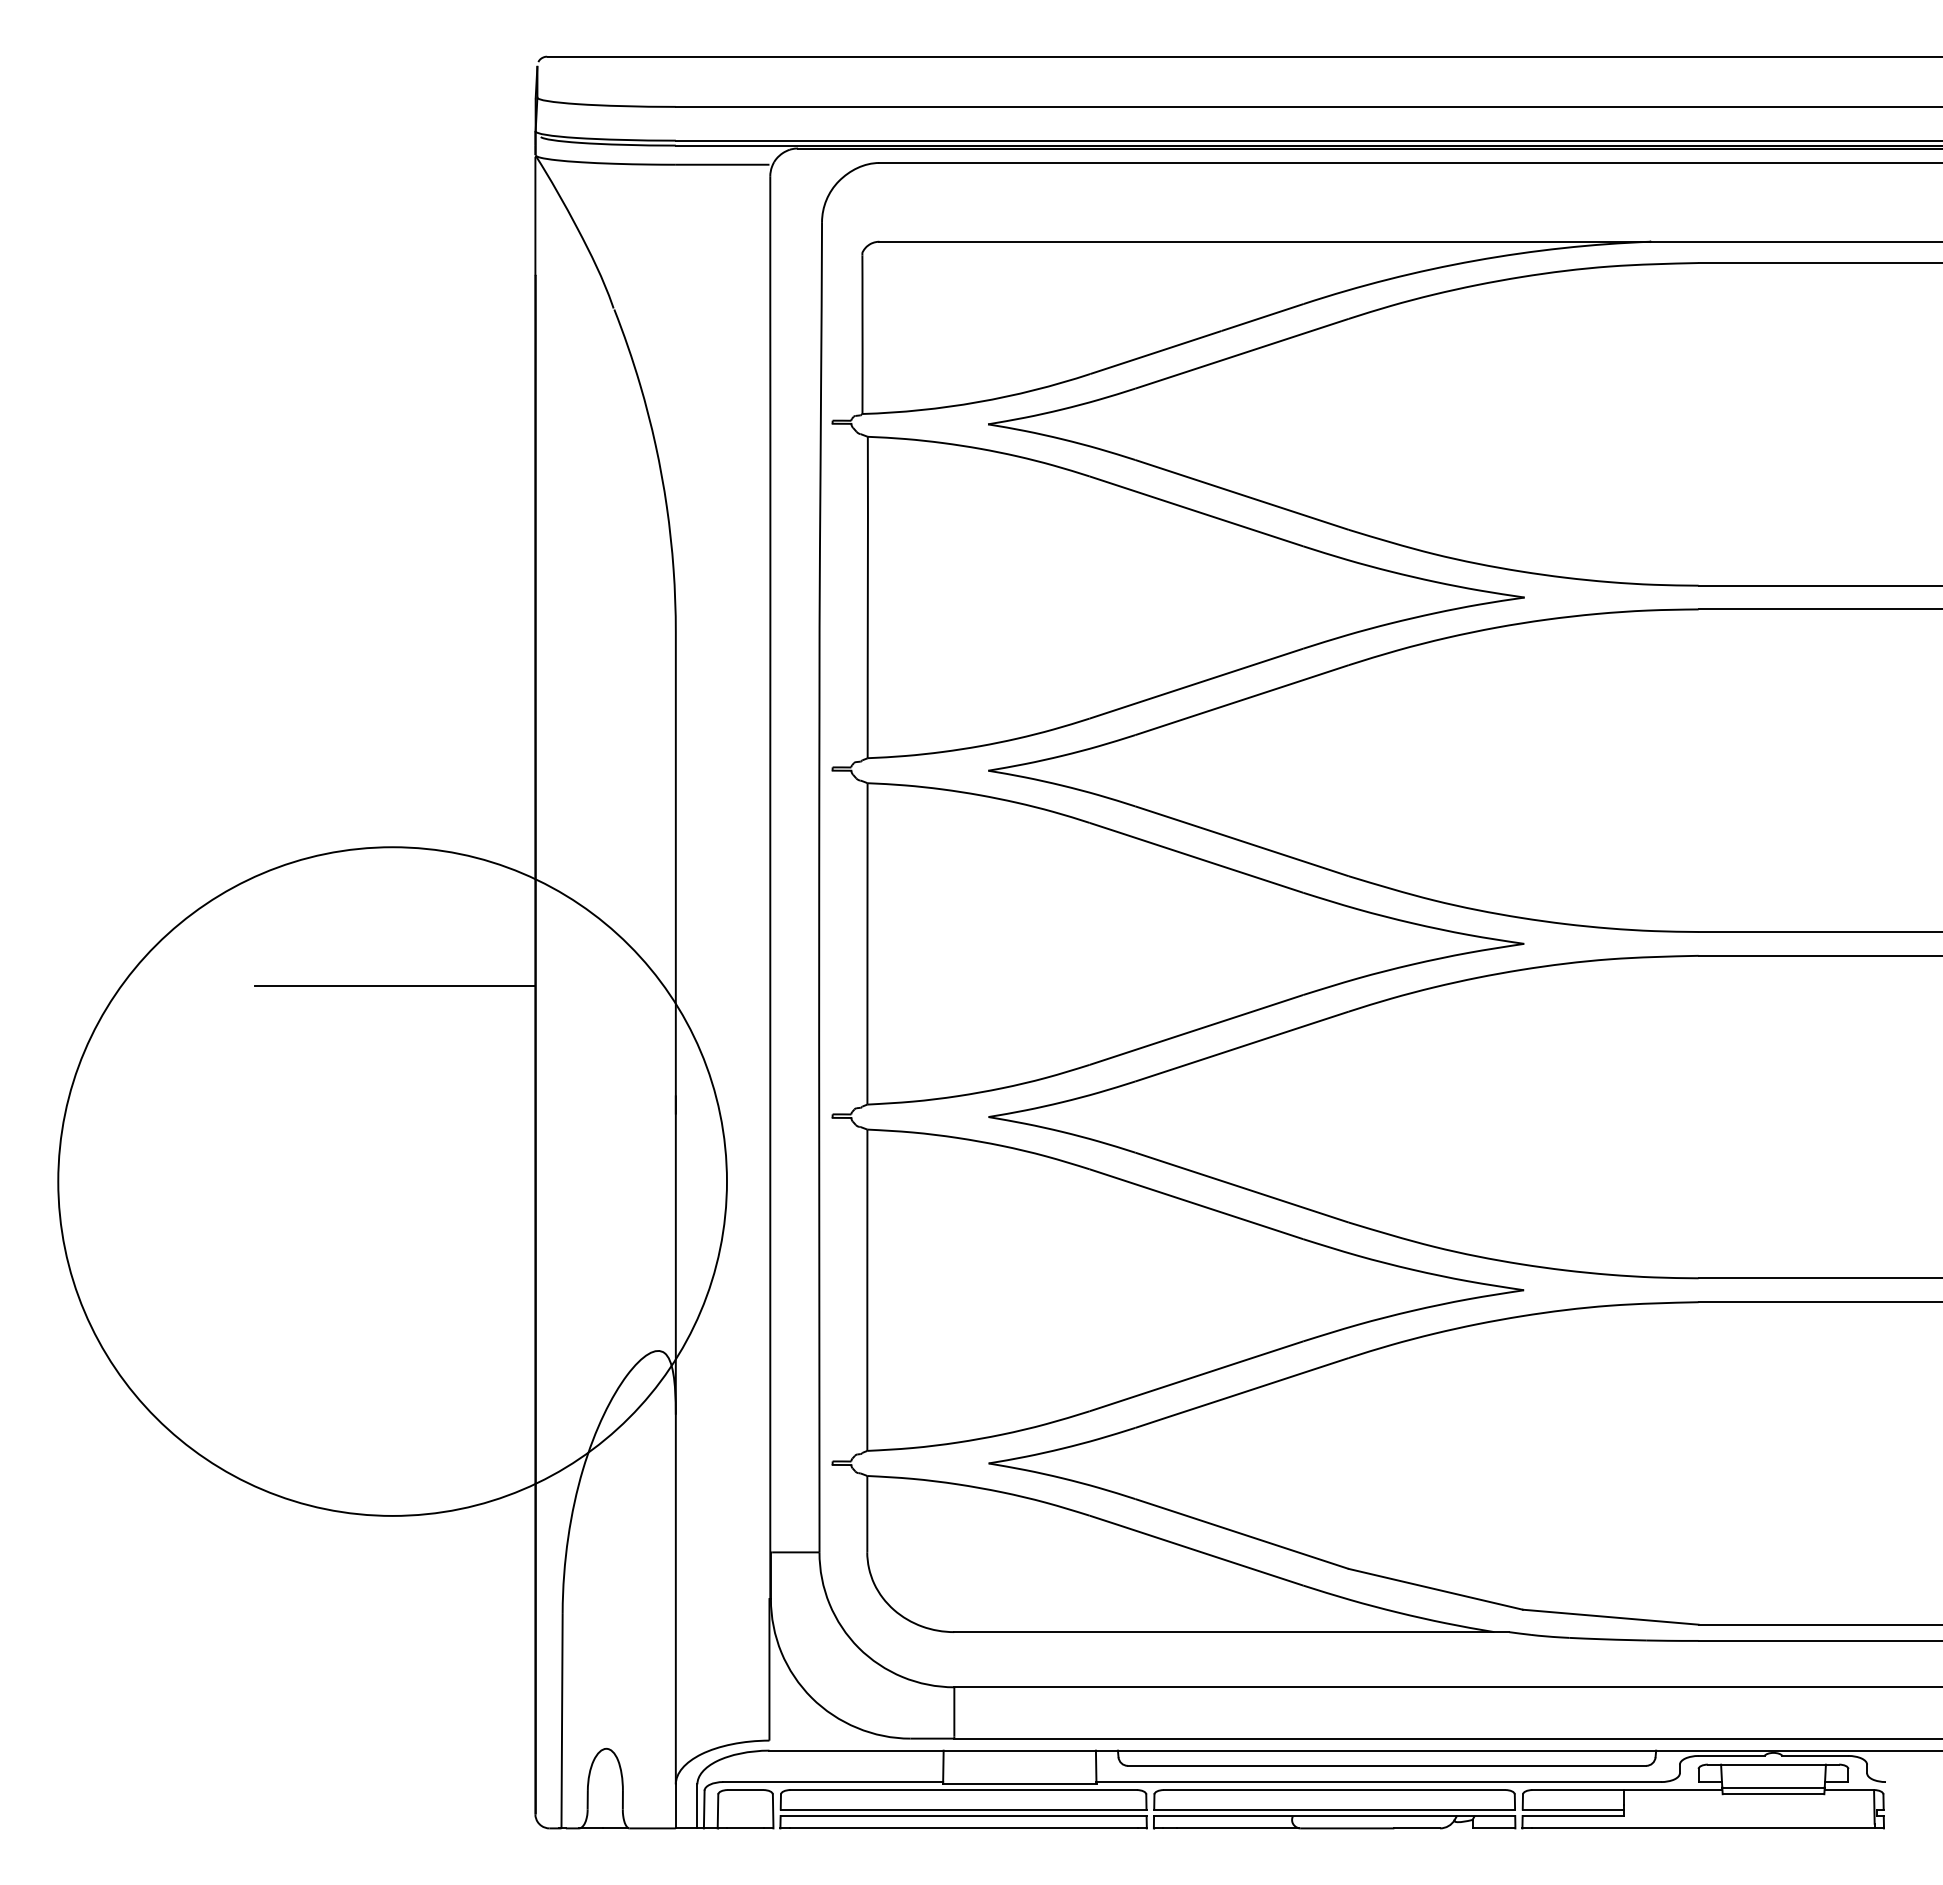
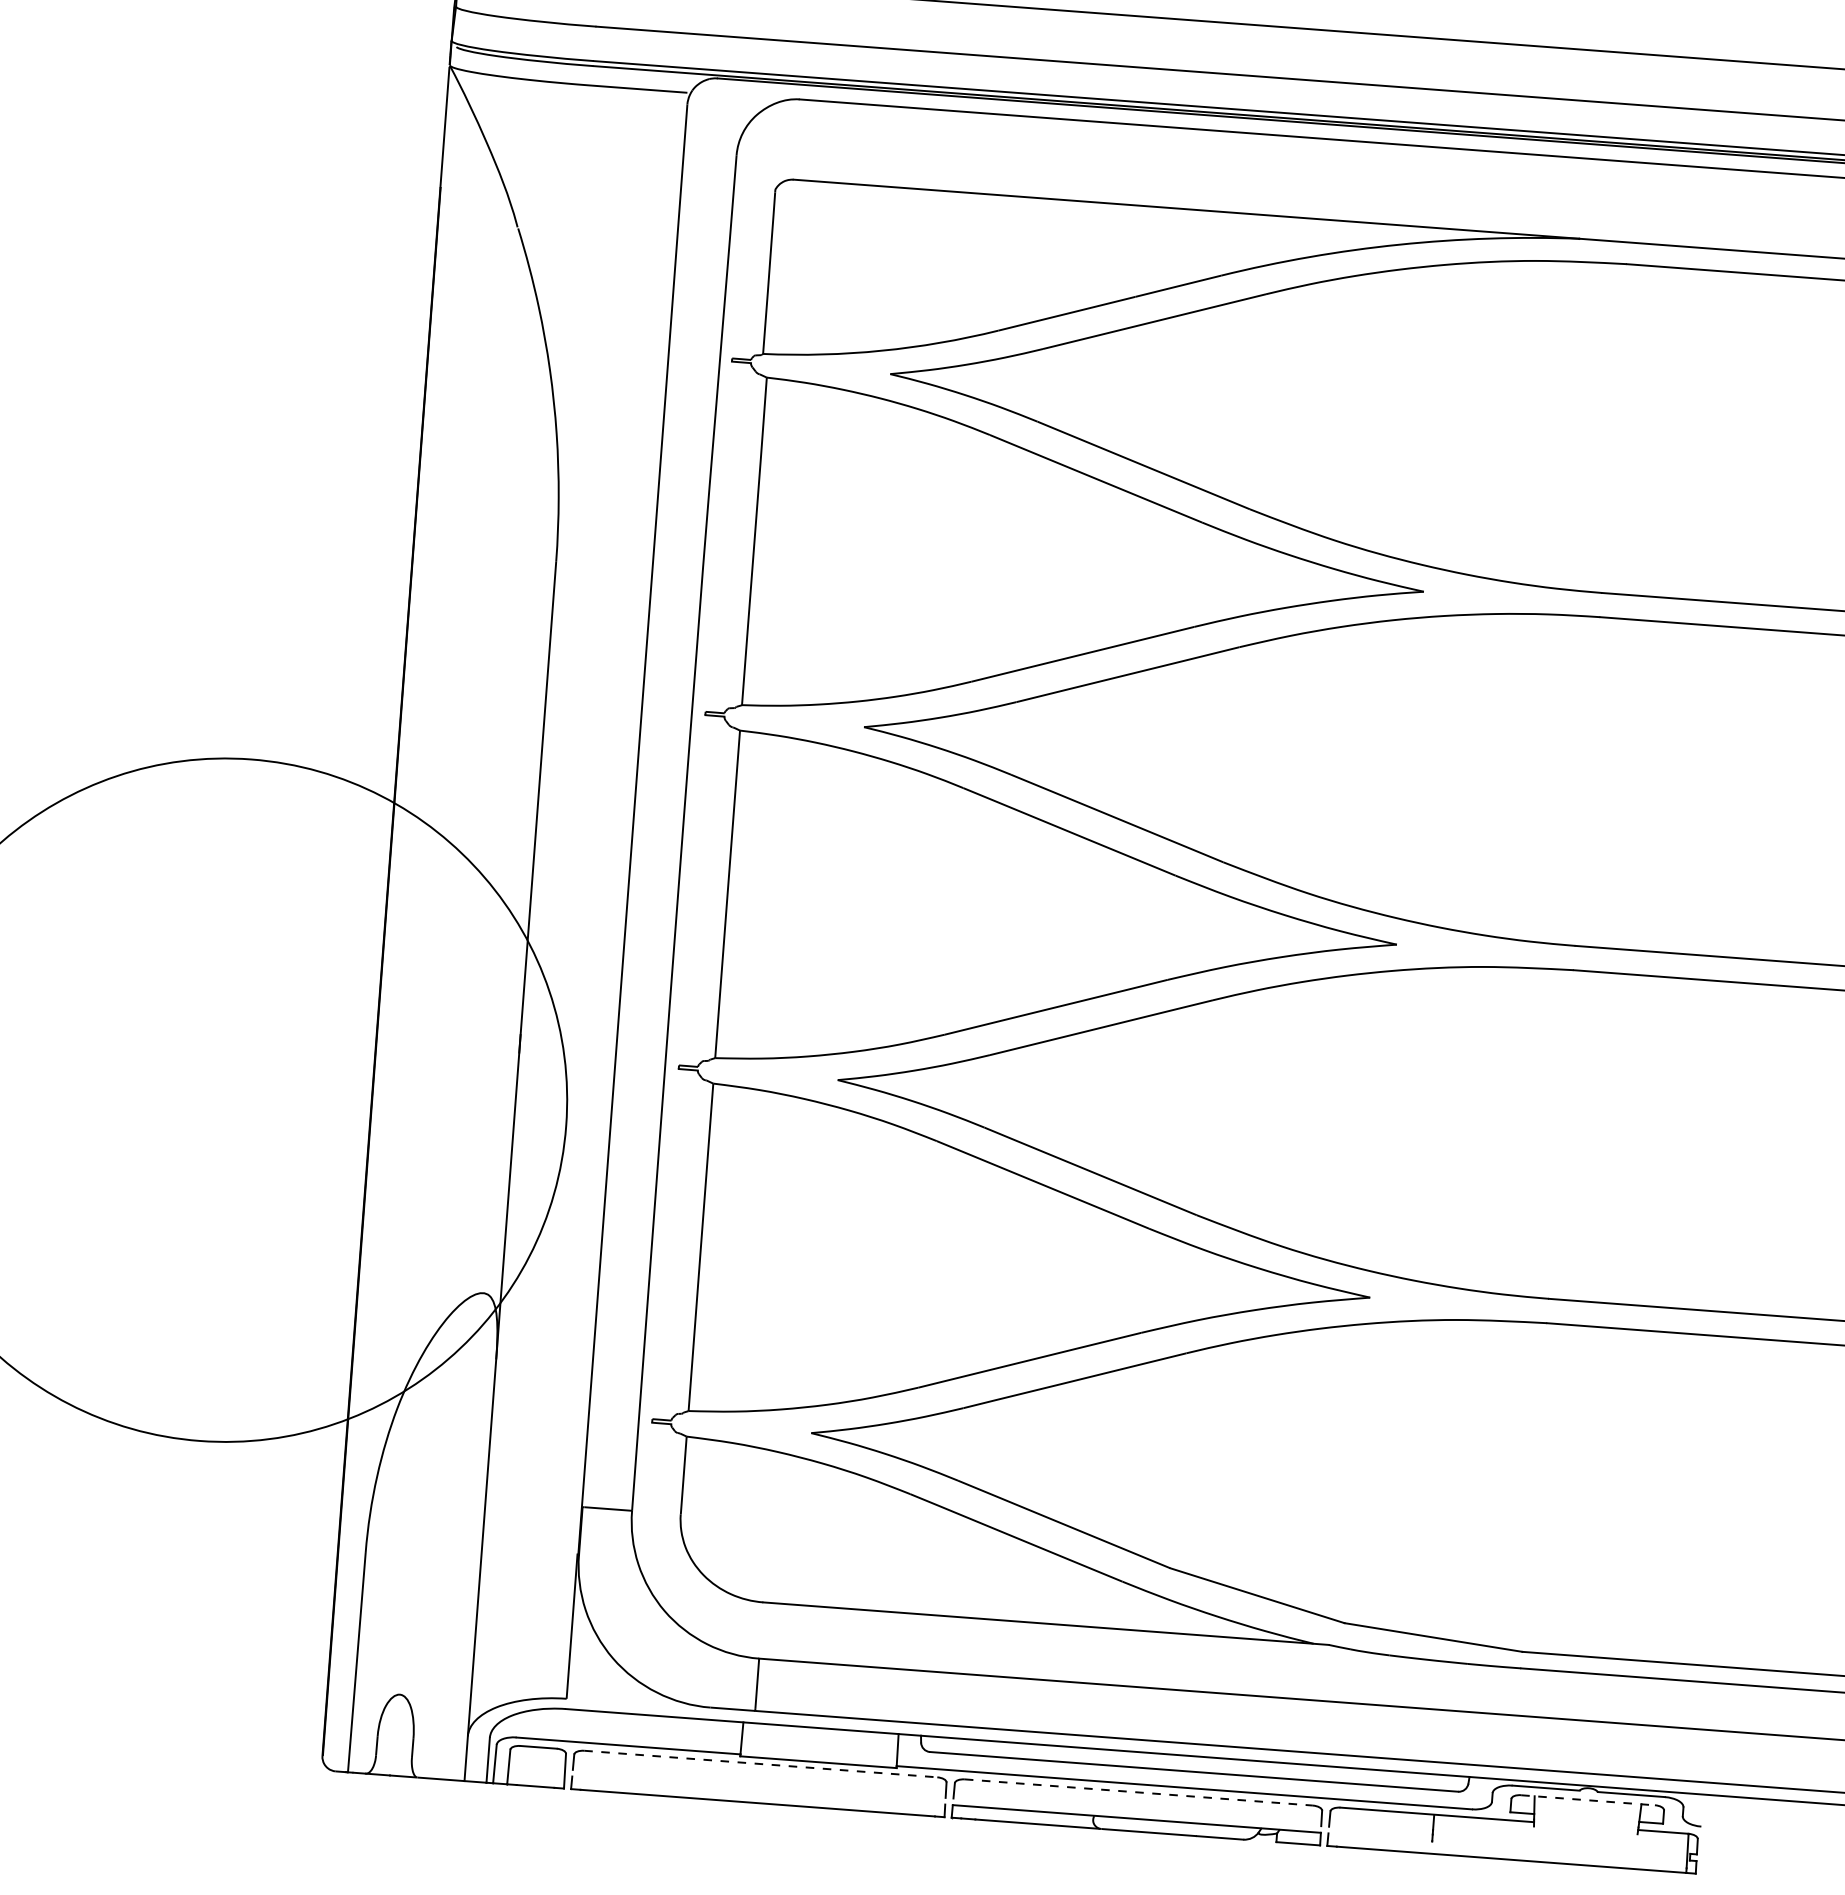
line: (394, 985) -> (242, 900), removed
line: (1773, 1764) -> (1588, 1800), solid -> dashed
line: (1773, 1787) -> (1586, 1823), removed
line: (964, 1790) -> (761, 1764), solid -> dashed
line: (1334, 1790) -> (1138, 1792), solid -> dashed
line: (1773, 1794) -> (1585, 1830), removed
line: (963, 1809) -> (759, 1783), removed
line: (1334, 1809) -> (1137, 1812), removed
line: (1573, 1809) -> (1380, 1830), removed
line: (963, 1816) -> (758, 1791), removed
line: (1573, 1816) -> (1380, 1837), removed

